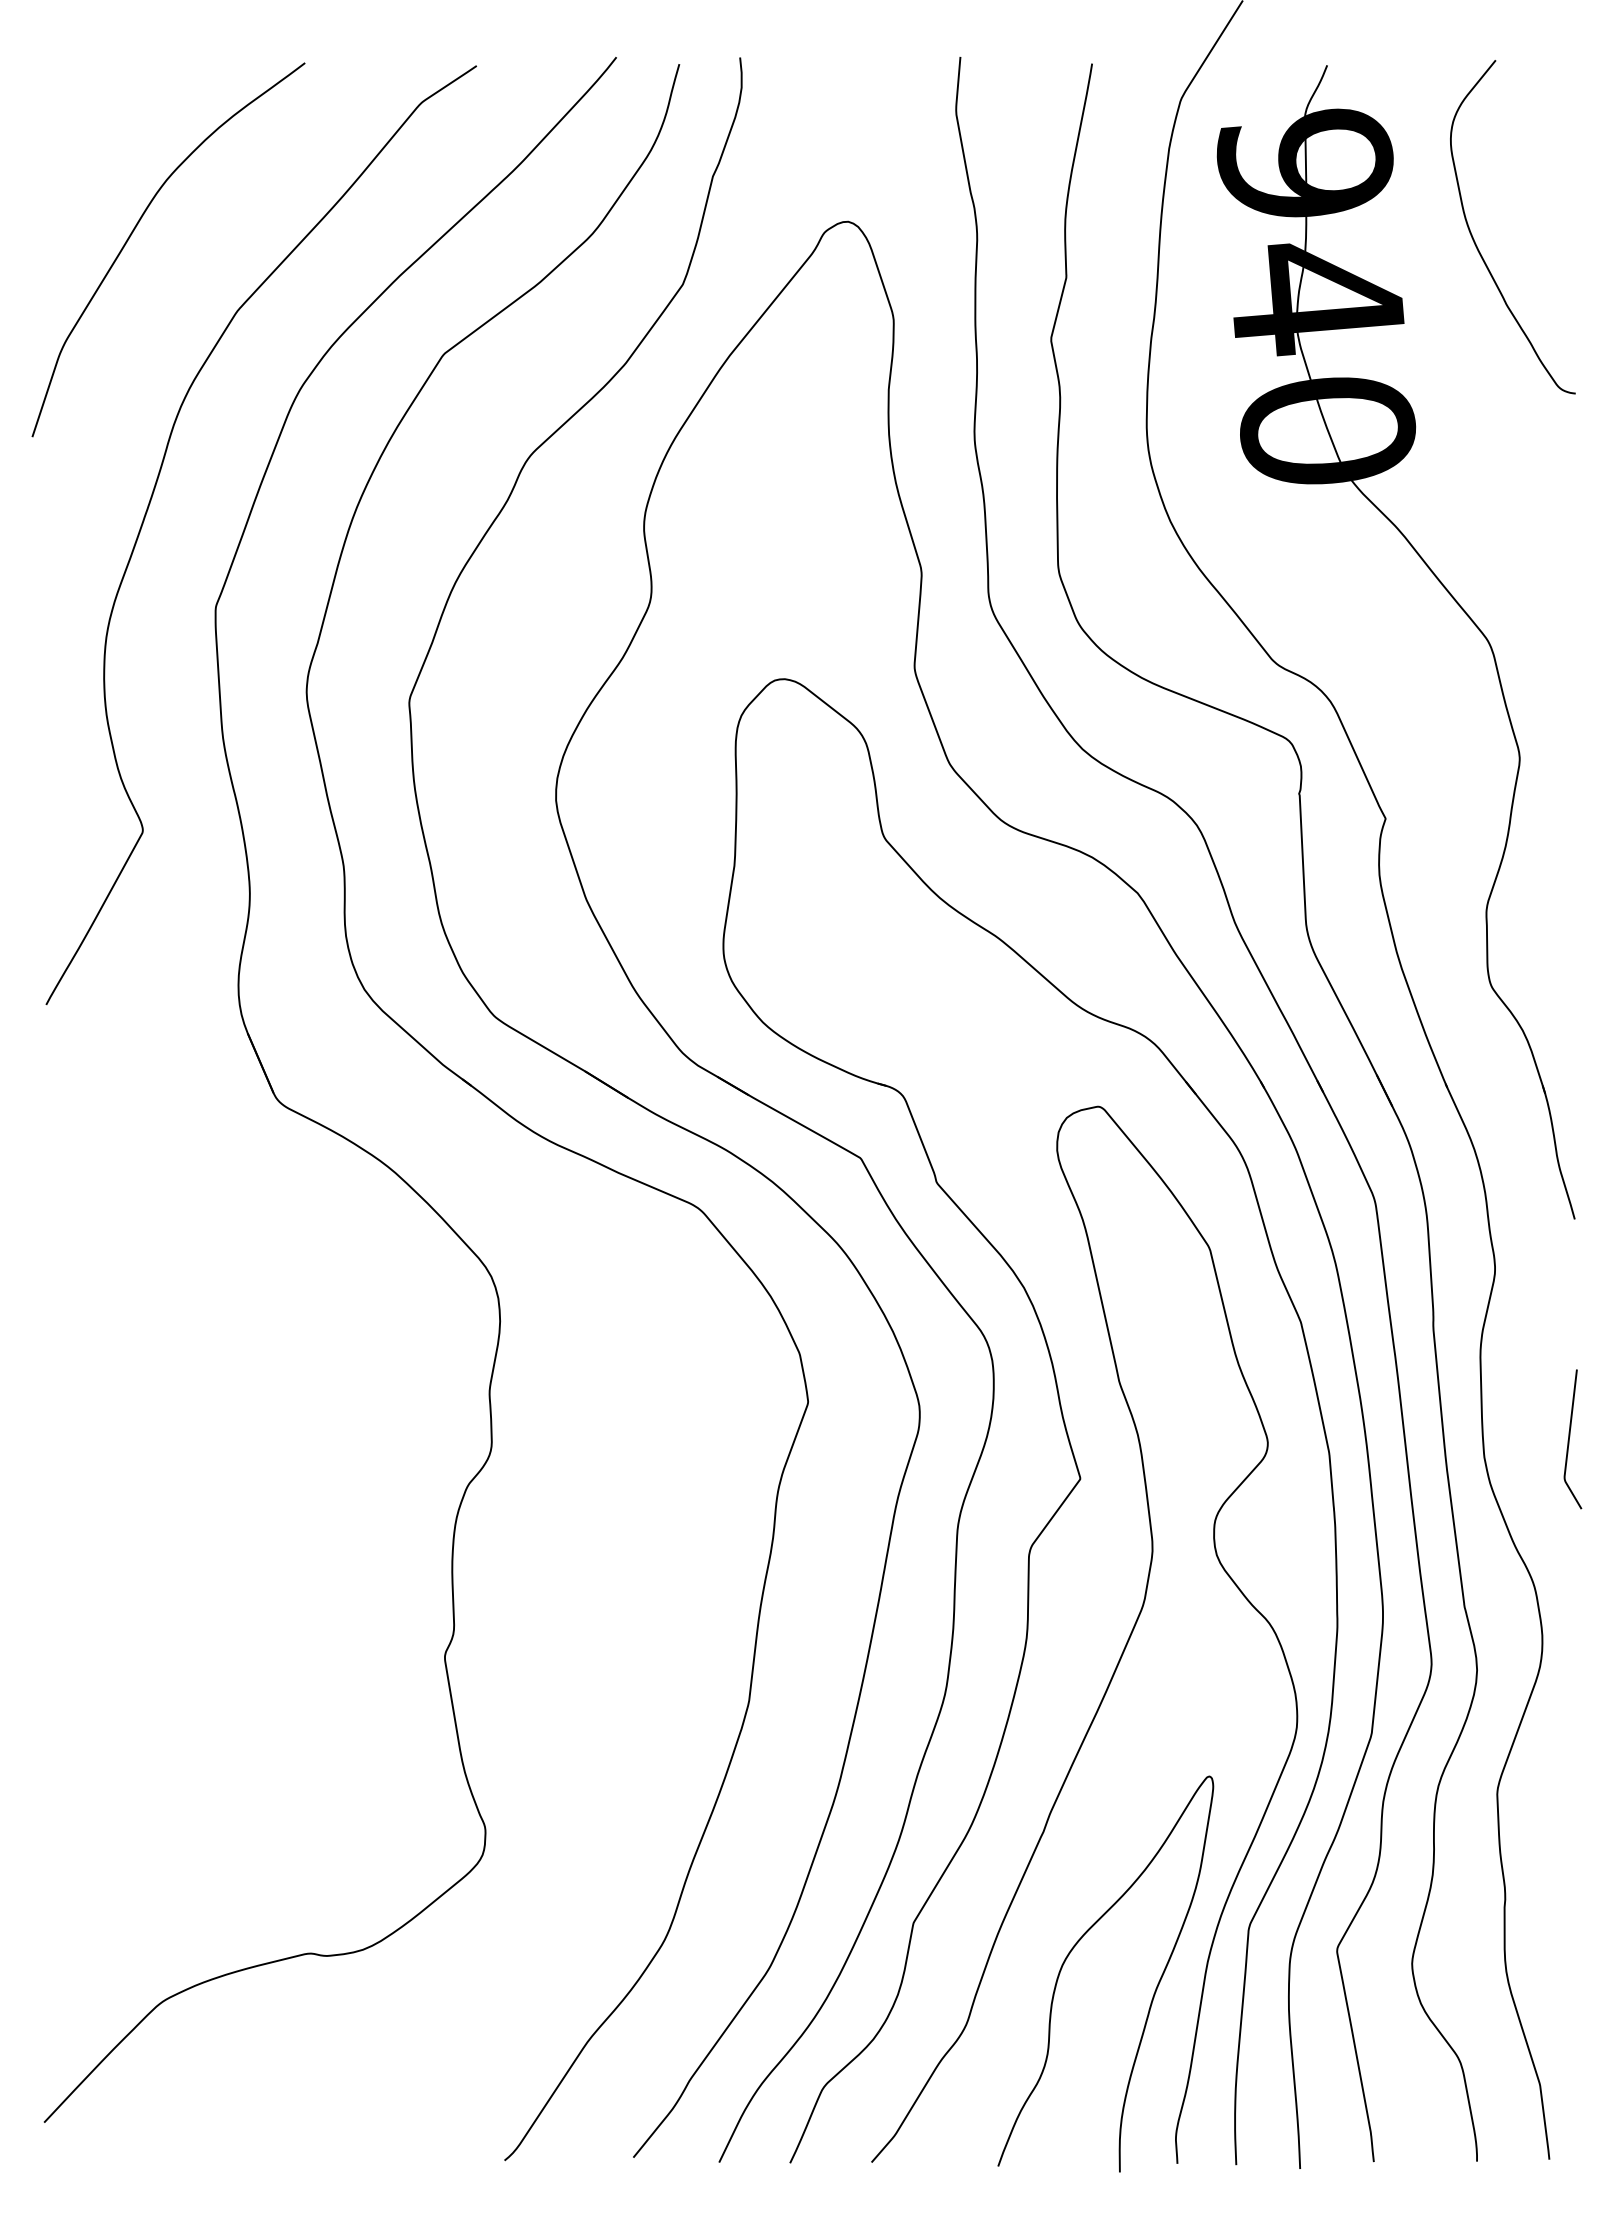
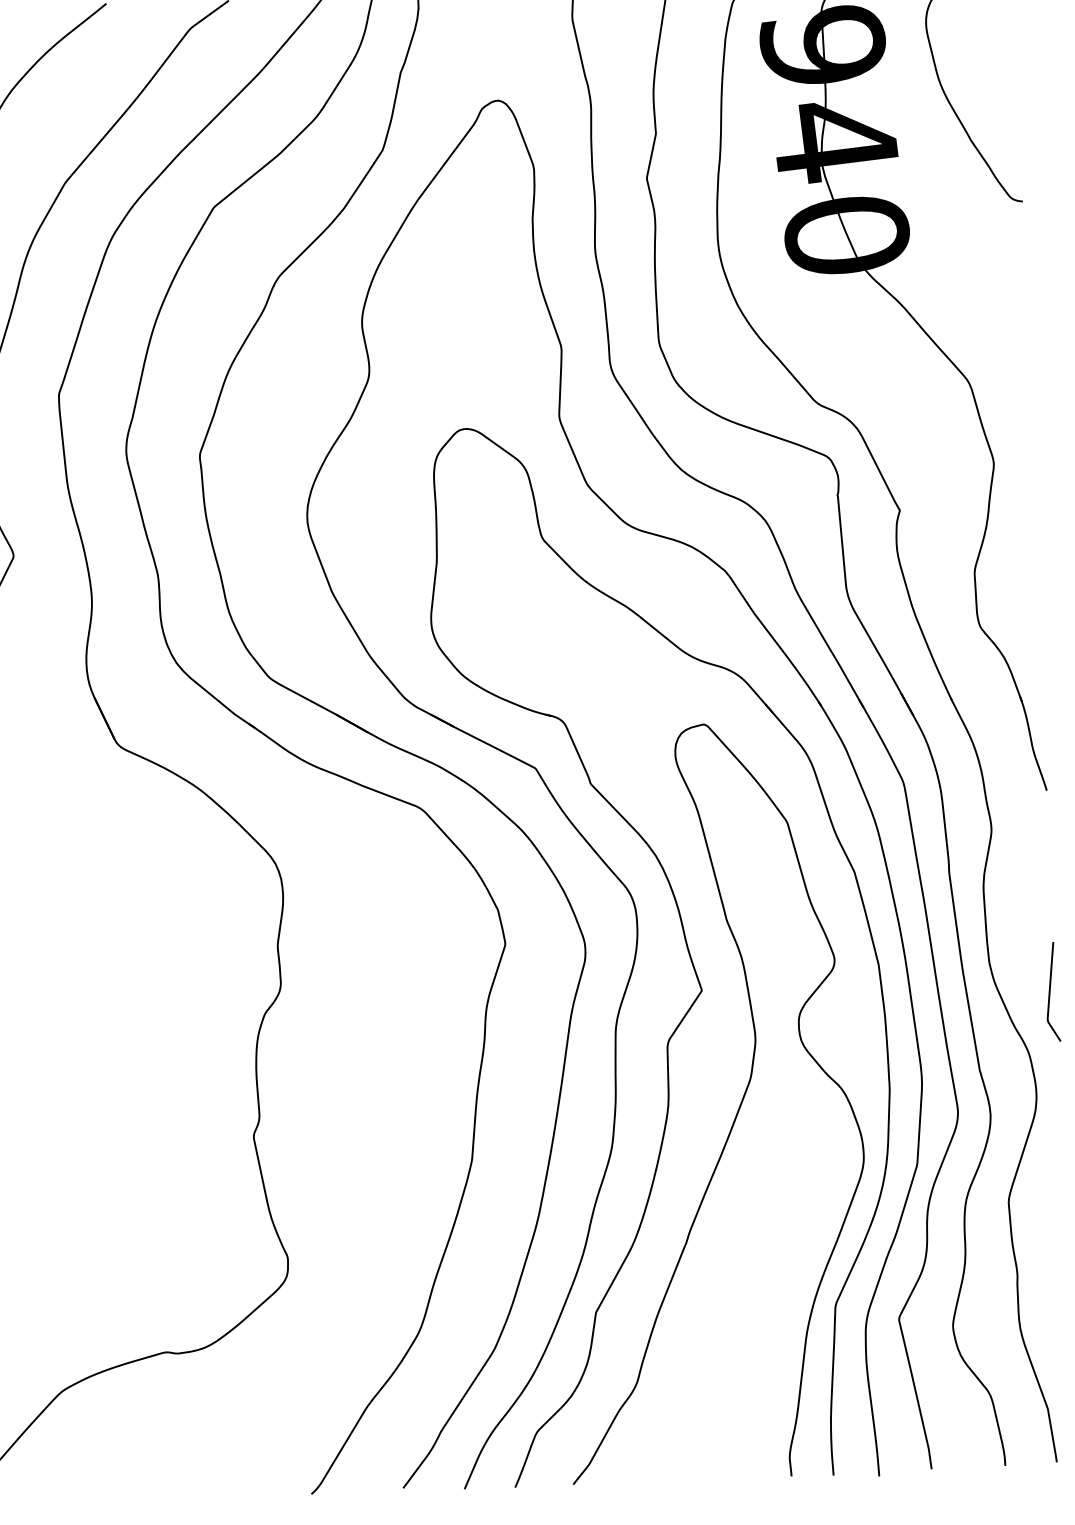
curve: (1569, 1439) -> (1050, 992), moved
curve: (1073, 1949) -> (711, 1326), removed

